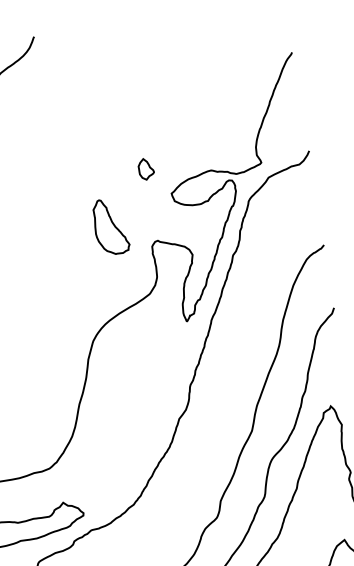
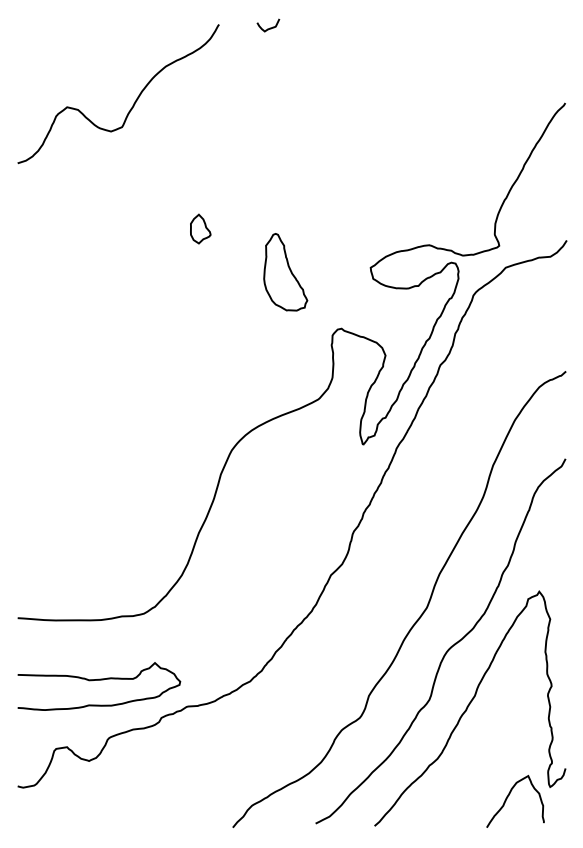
curve: (71, 32) -> (270, 27), added
part: (146, 168) -> (200, 228), moved
part: (110, 226) -> (285, 272), moved

